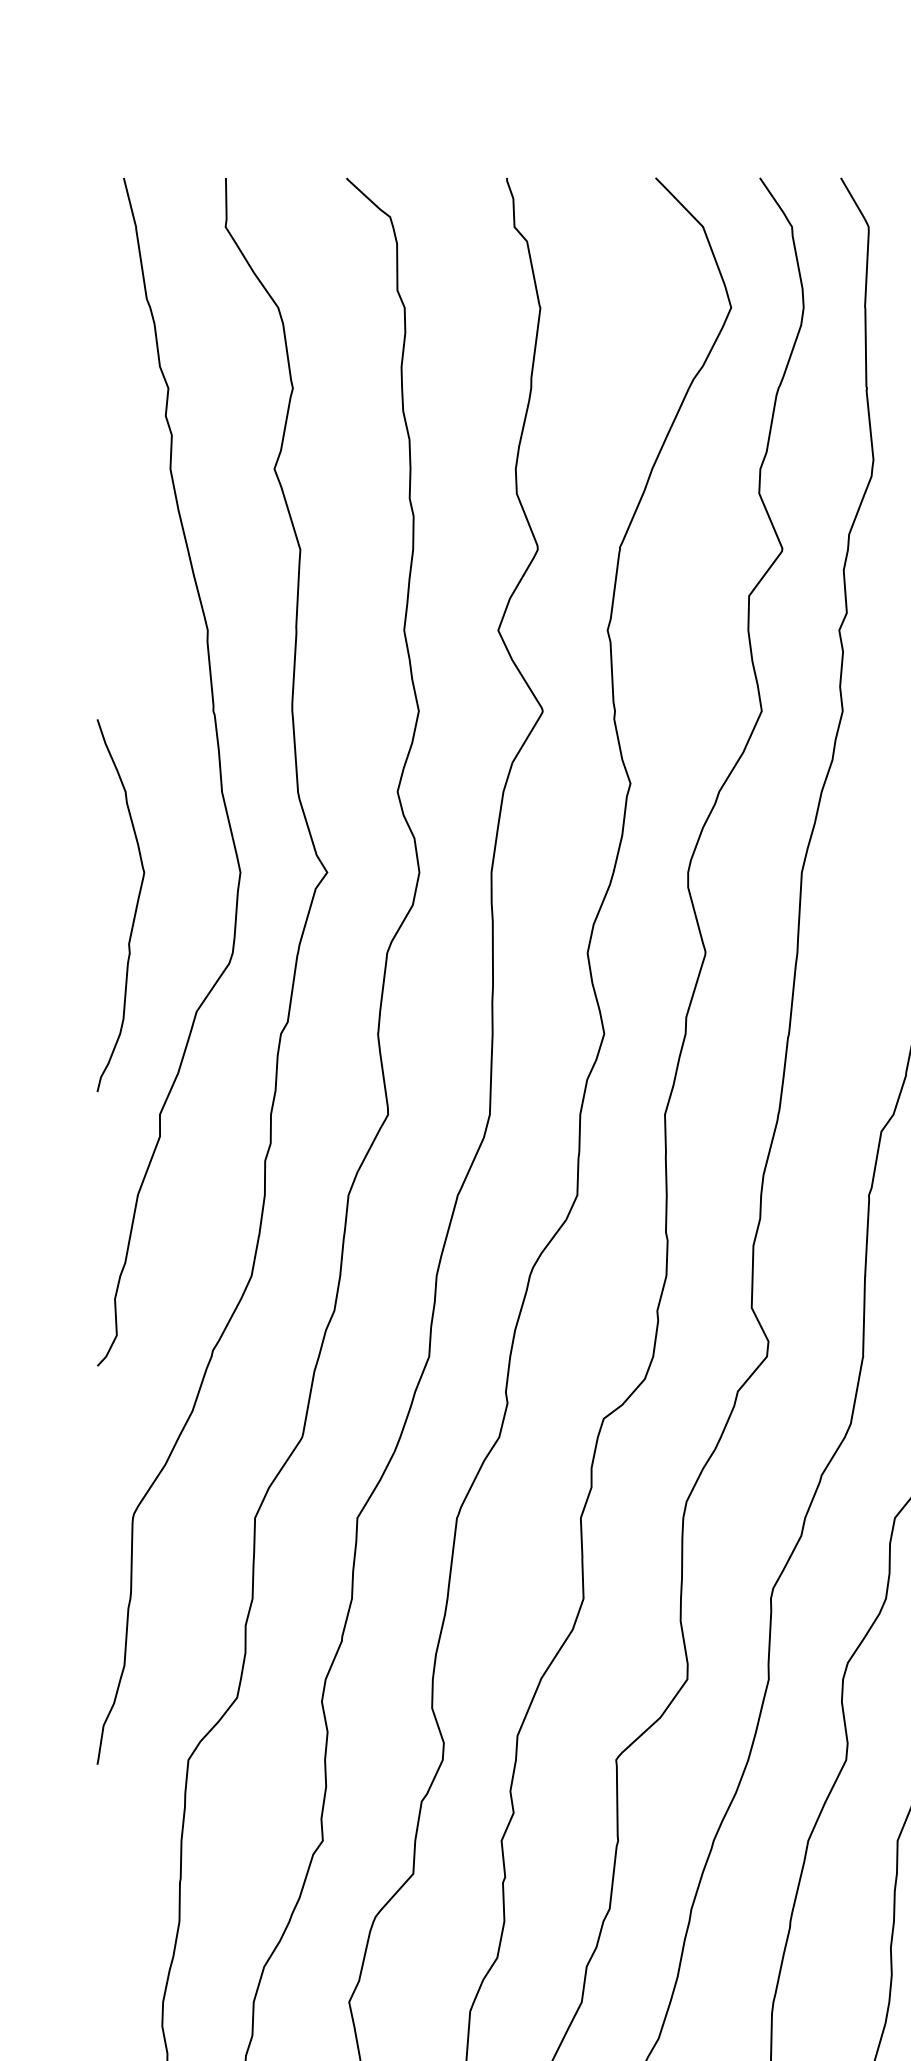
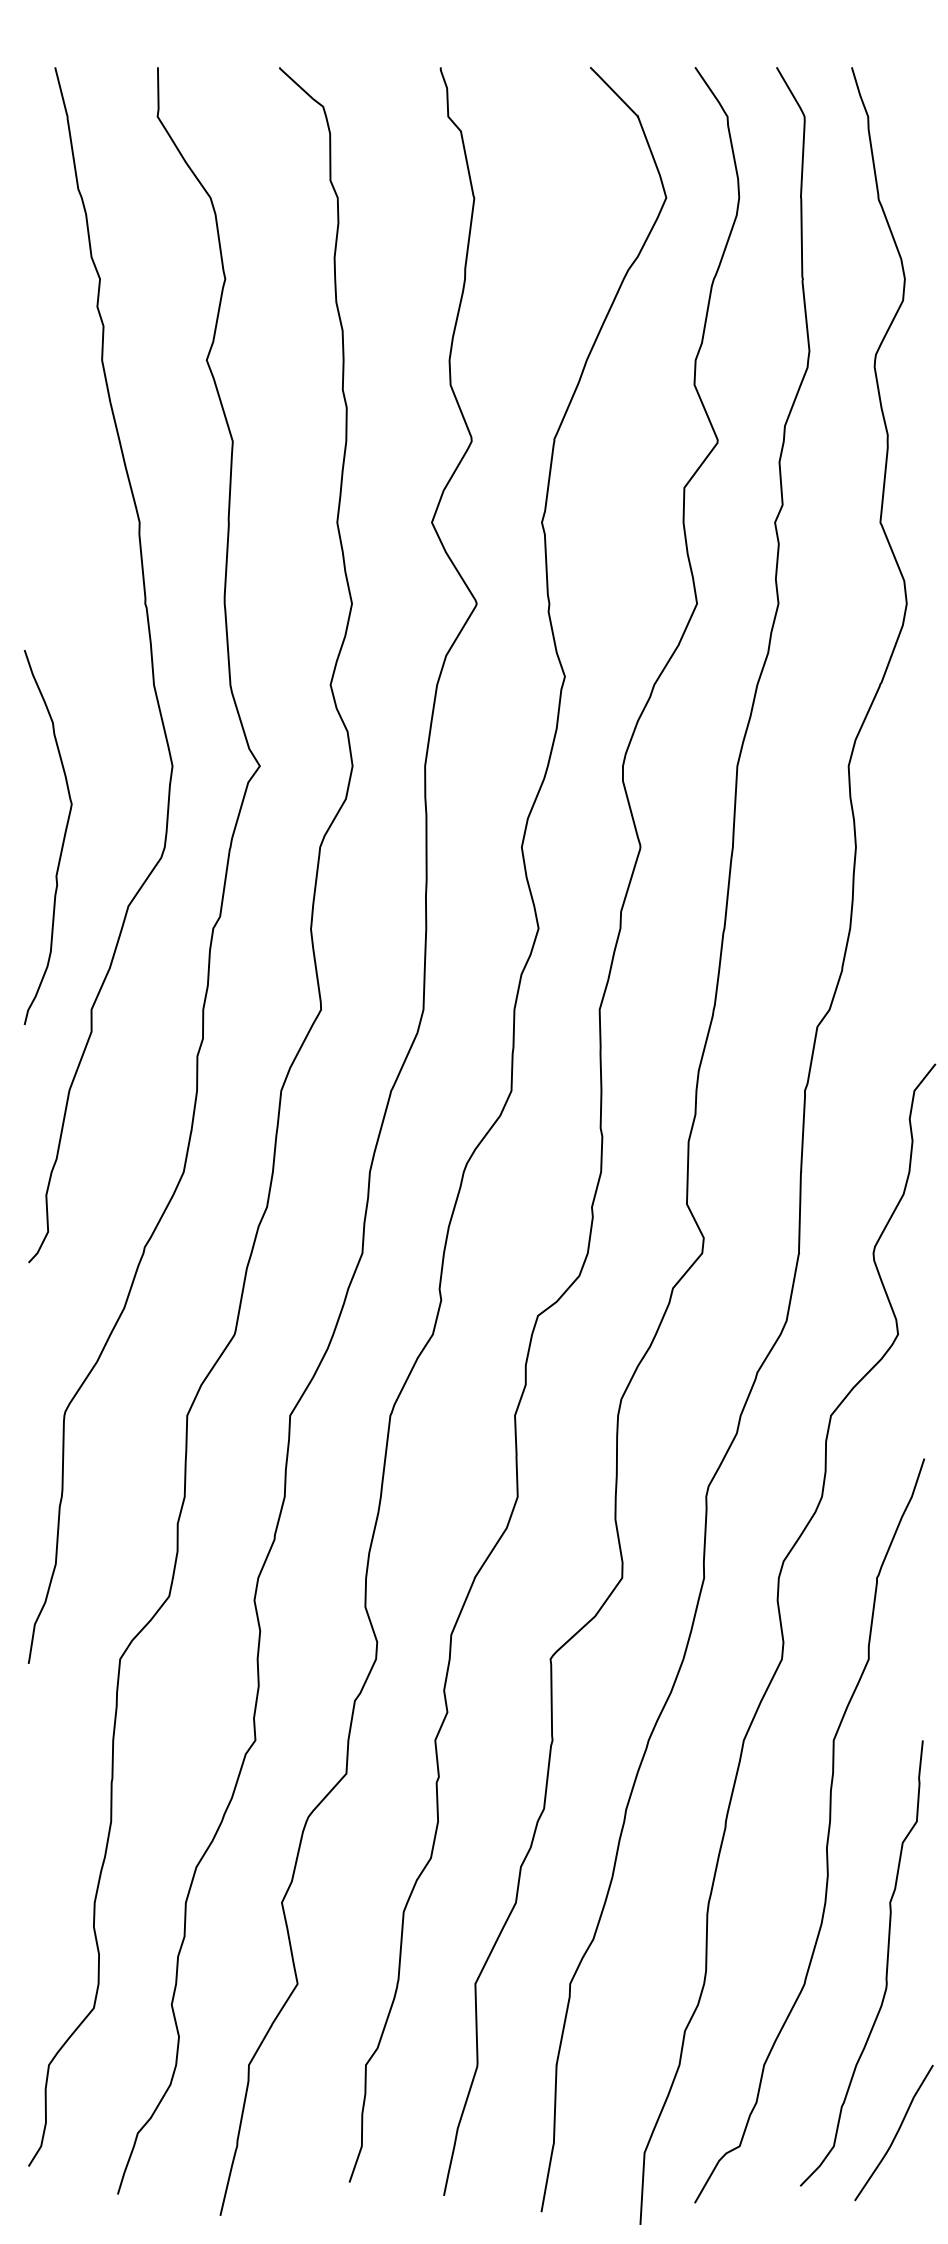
curve: (135, 909) -> (62, 841), moved

